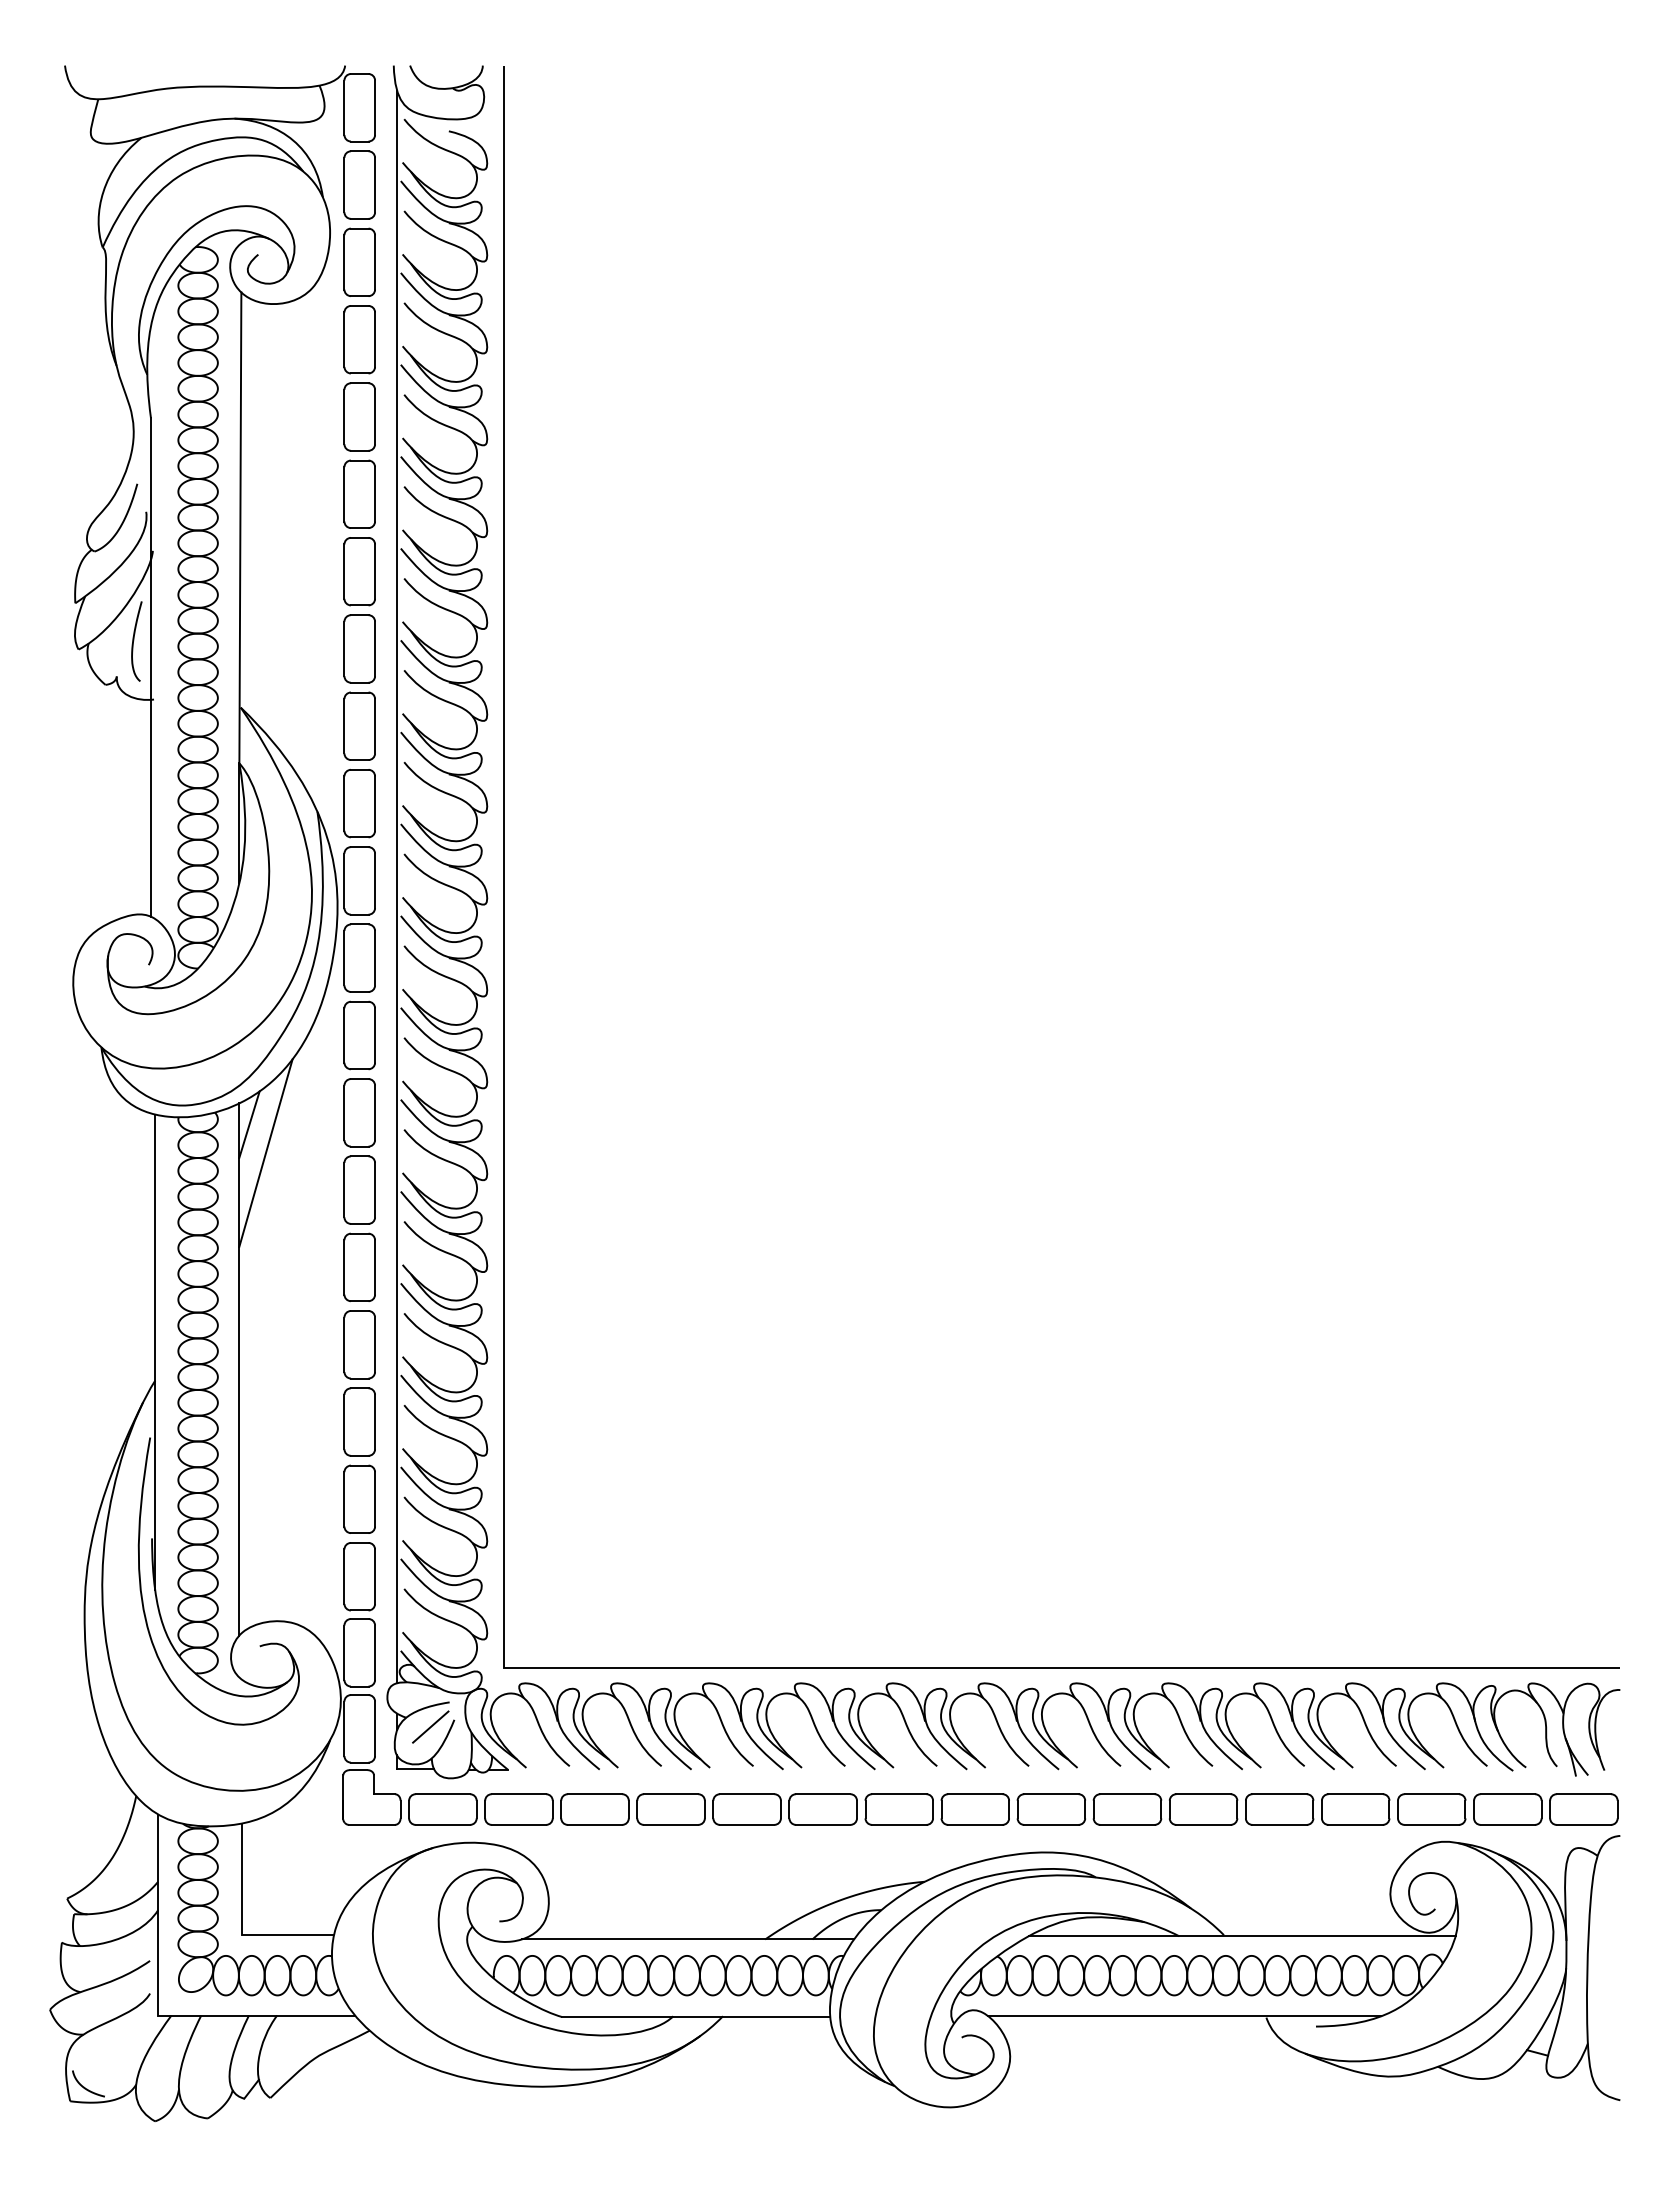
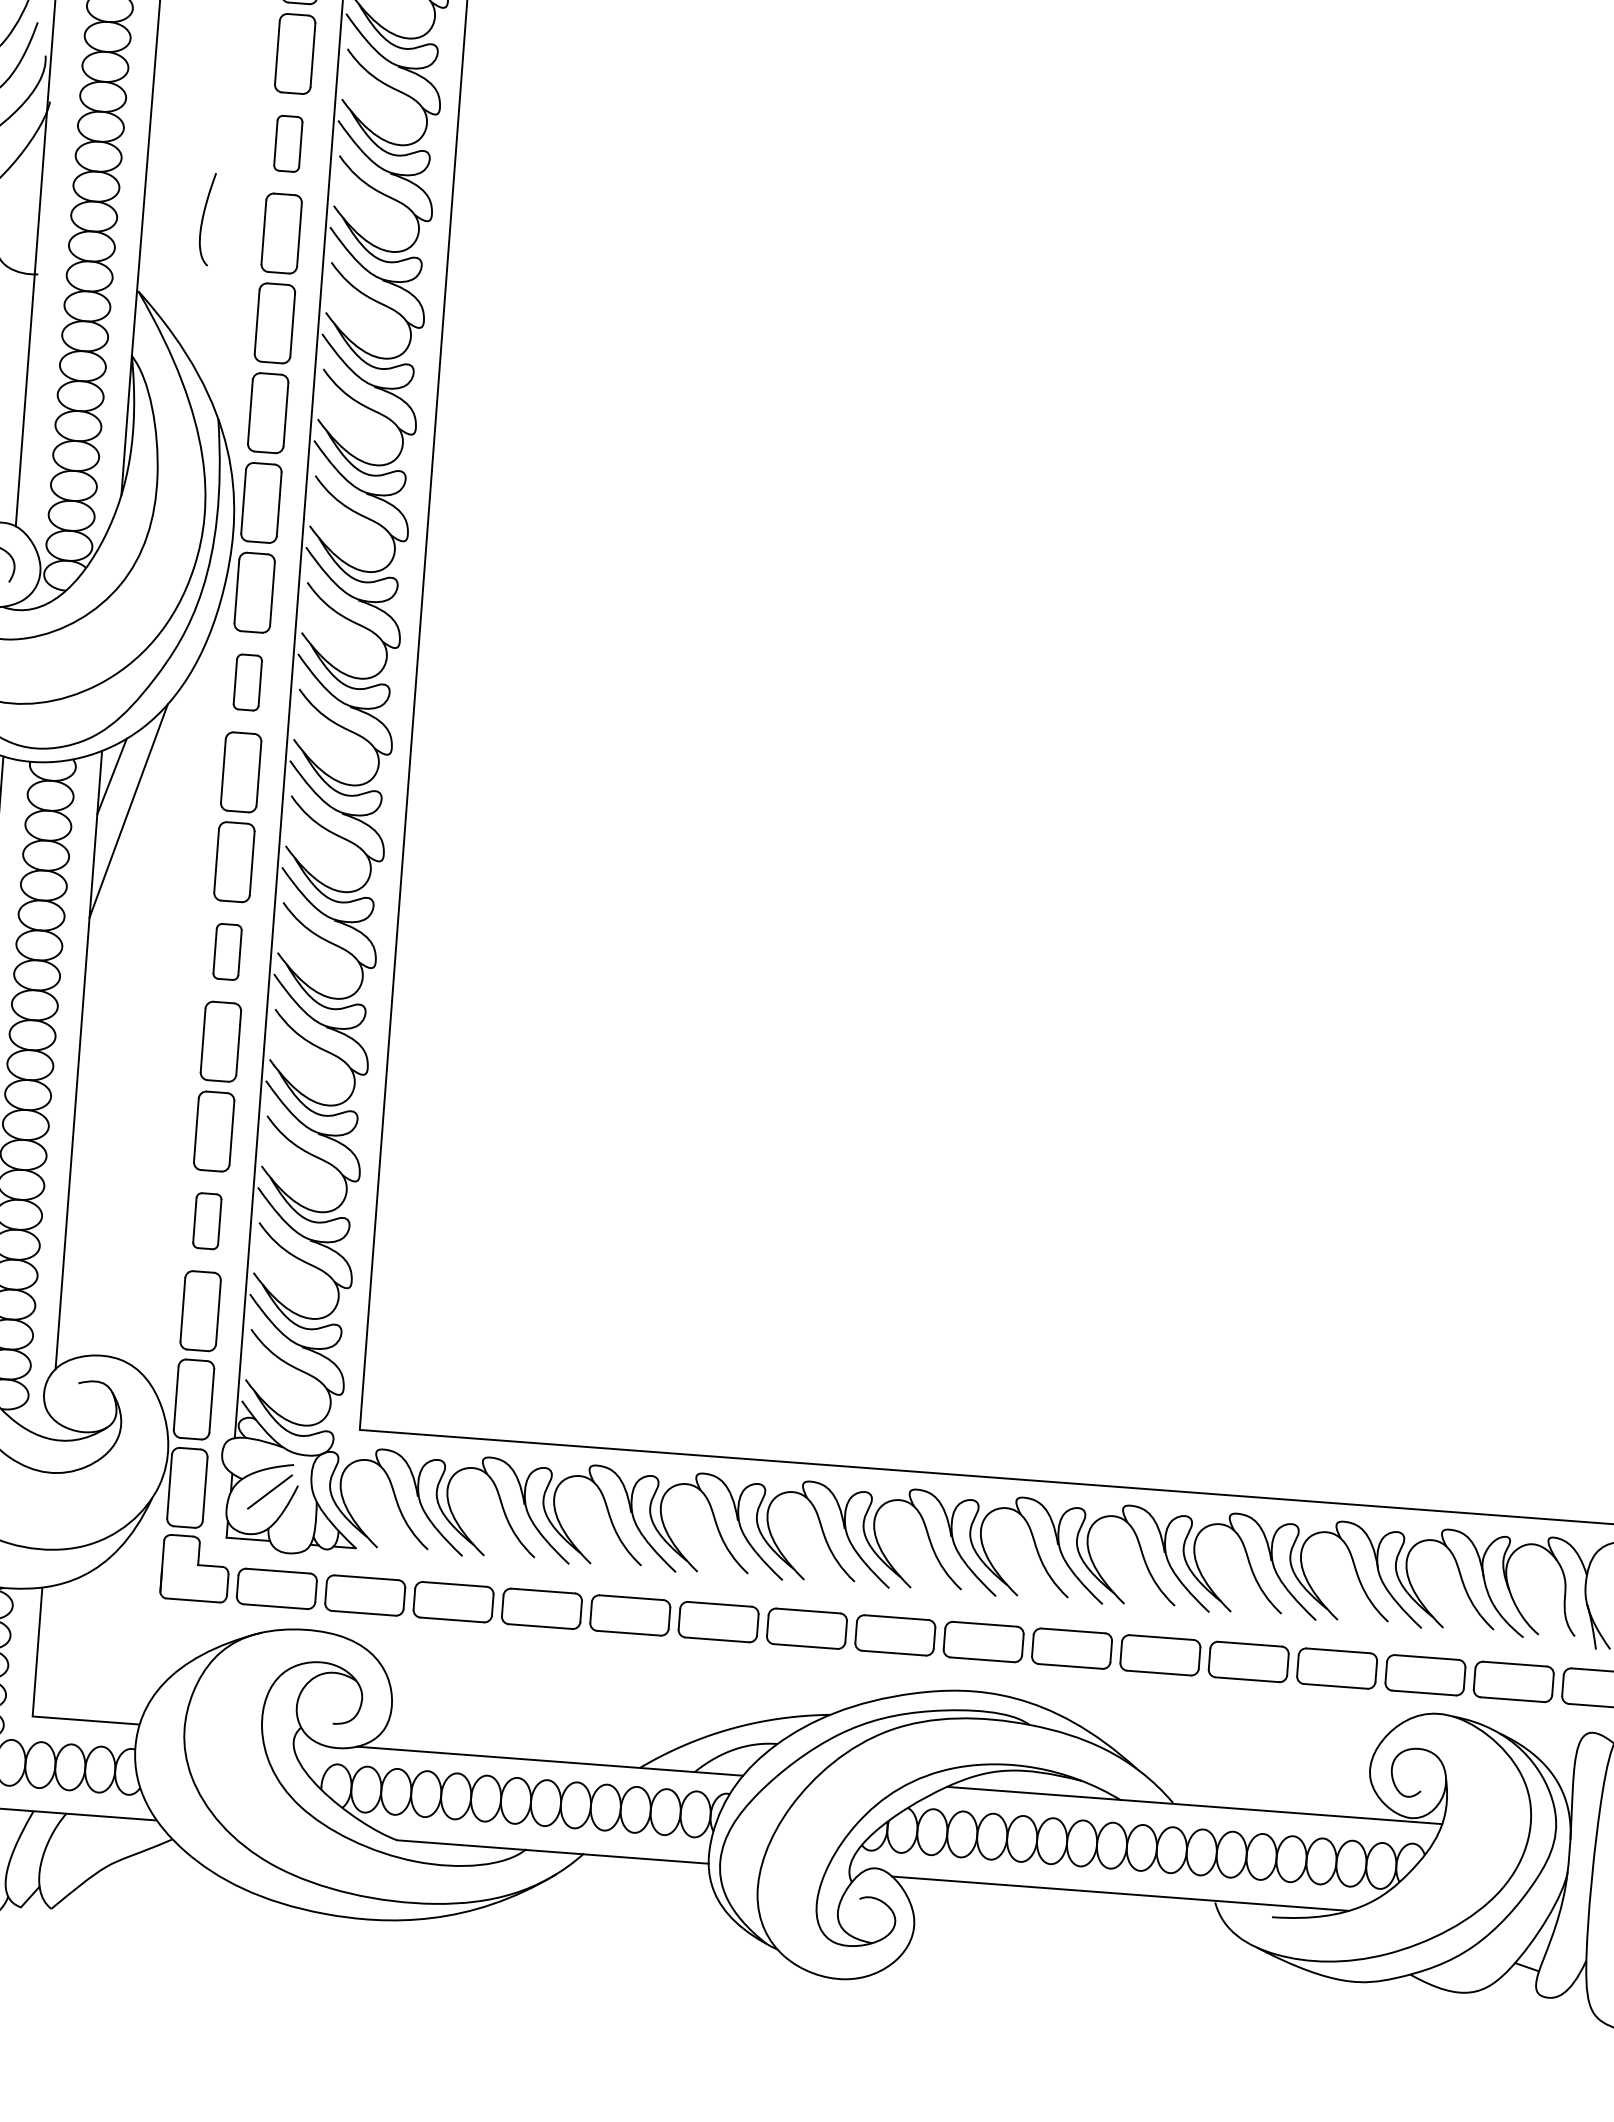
part: (359, 571) -> (288, 143), size x0.7
curve: (134, 640) -> (204, 217), moved
part: (359, 1035) -> (247, 682), size x0.7
part: (359, 1267) -> (227, 952), size x0.7
part: (359, 1498) -> (207, 1220), size x0.7

